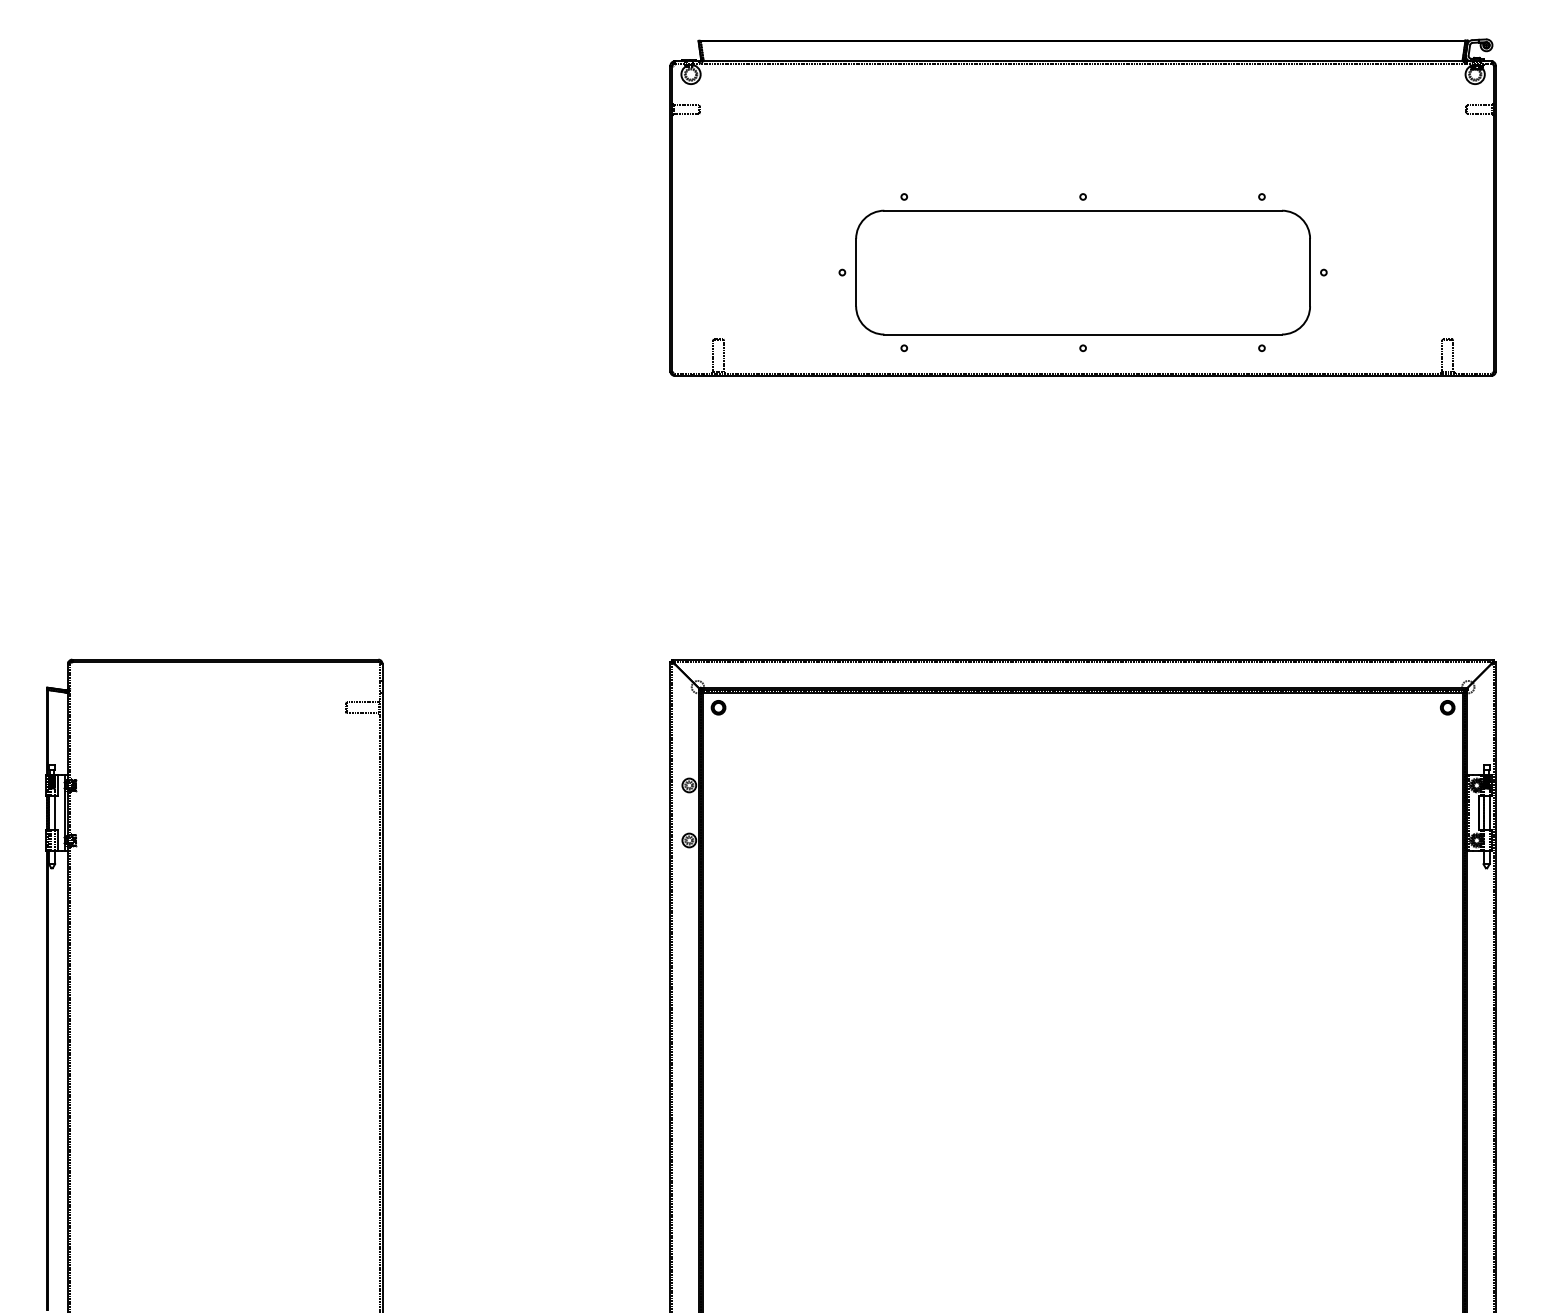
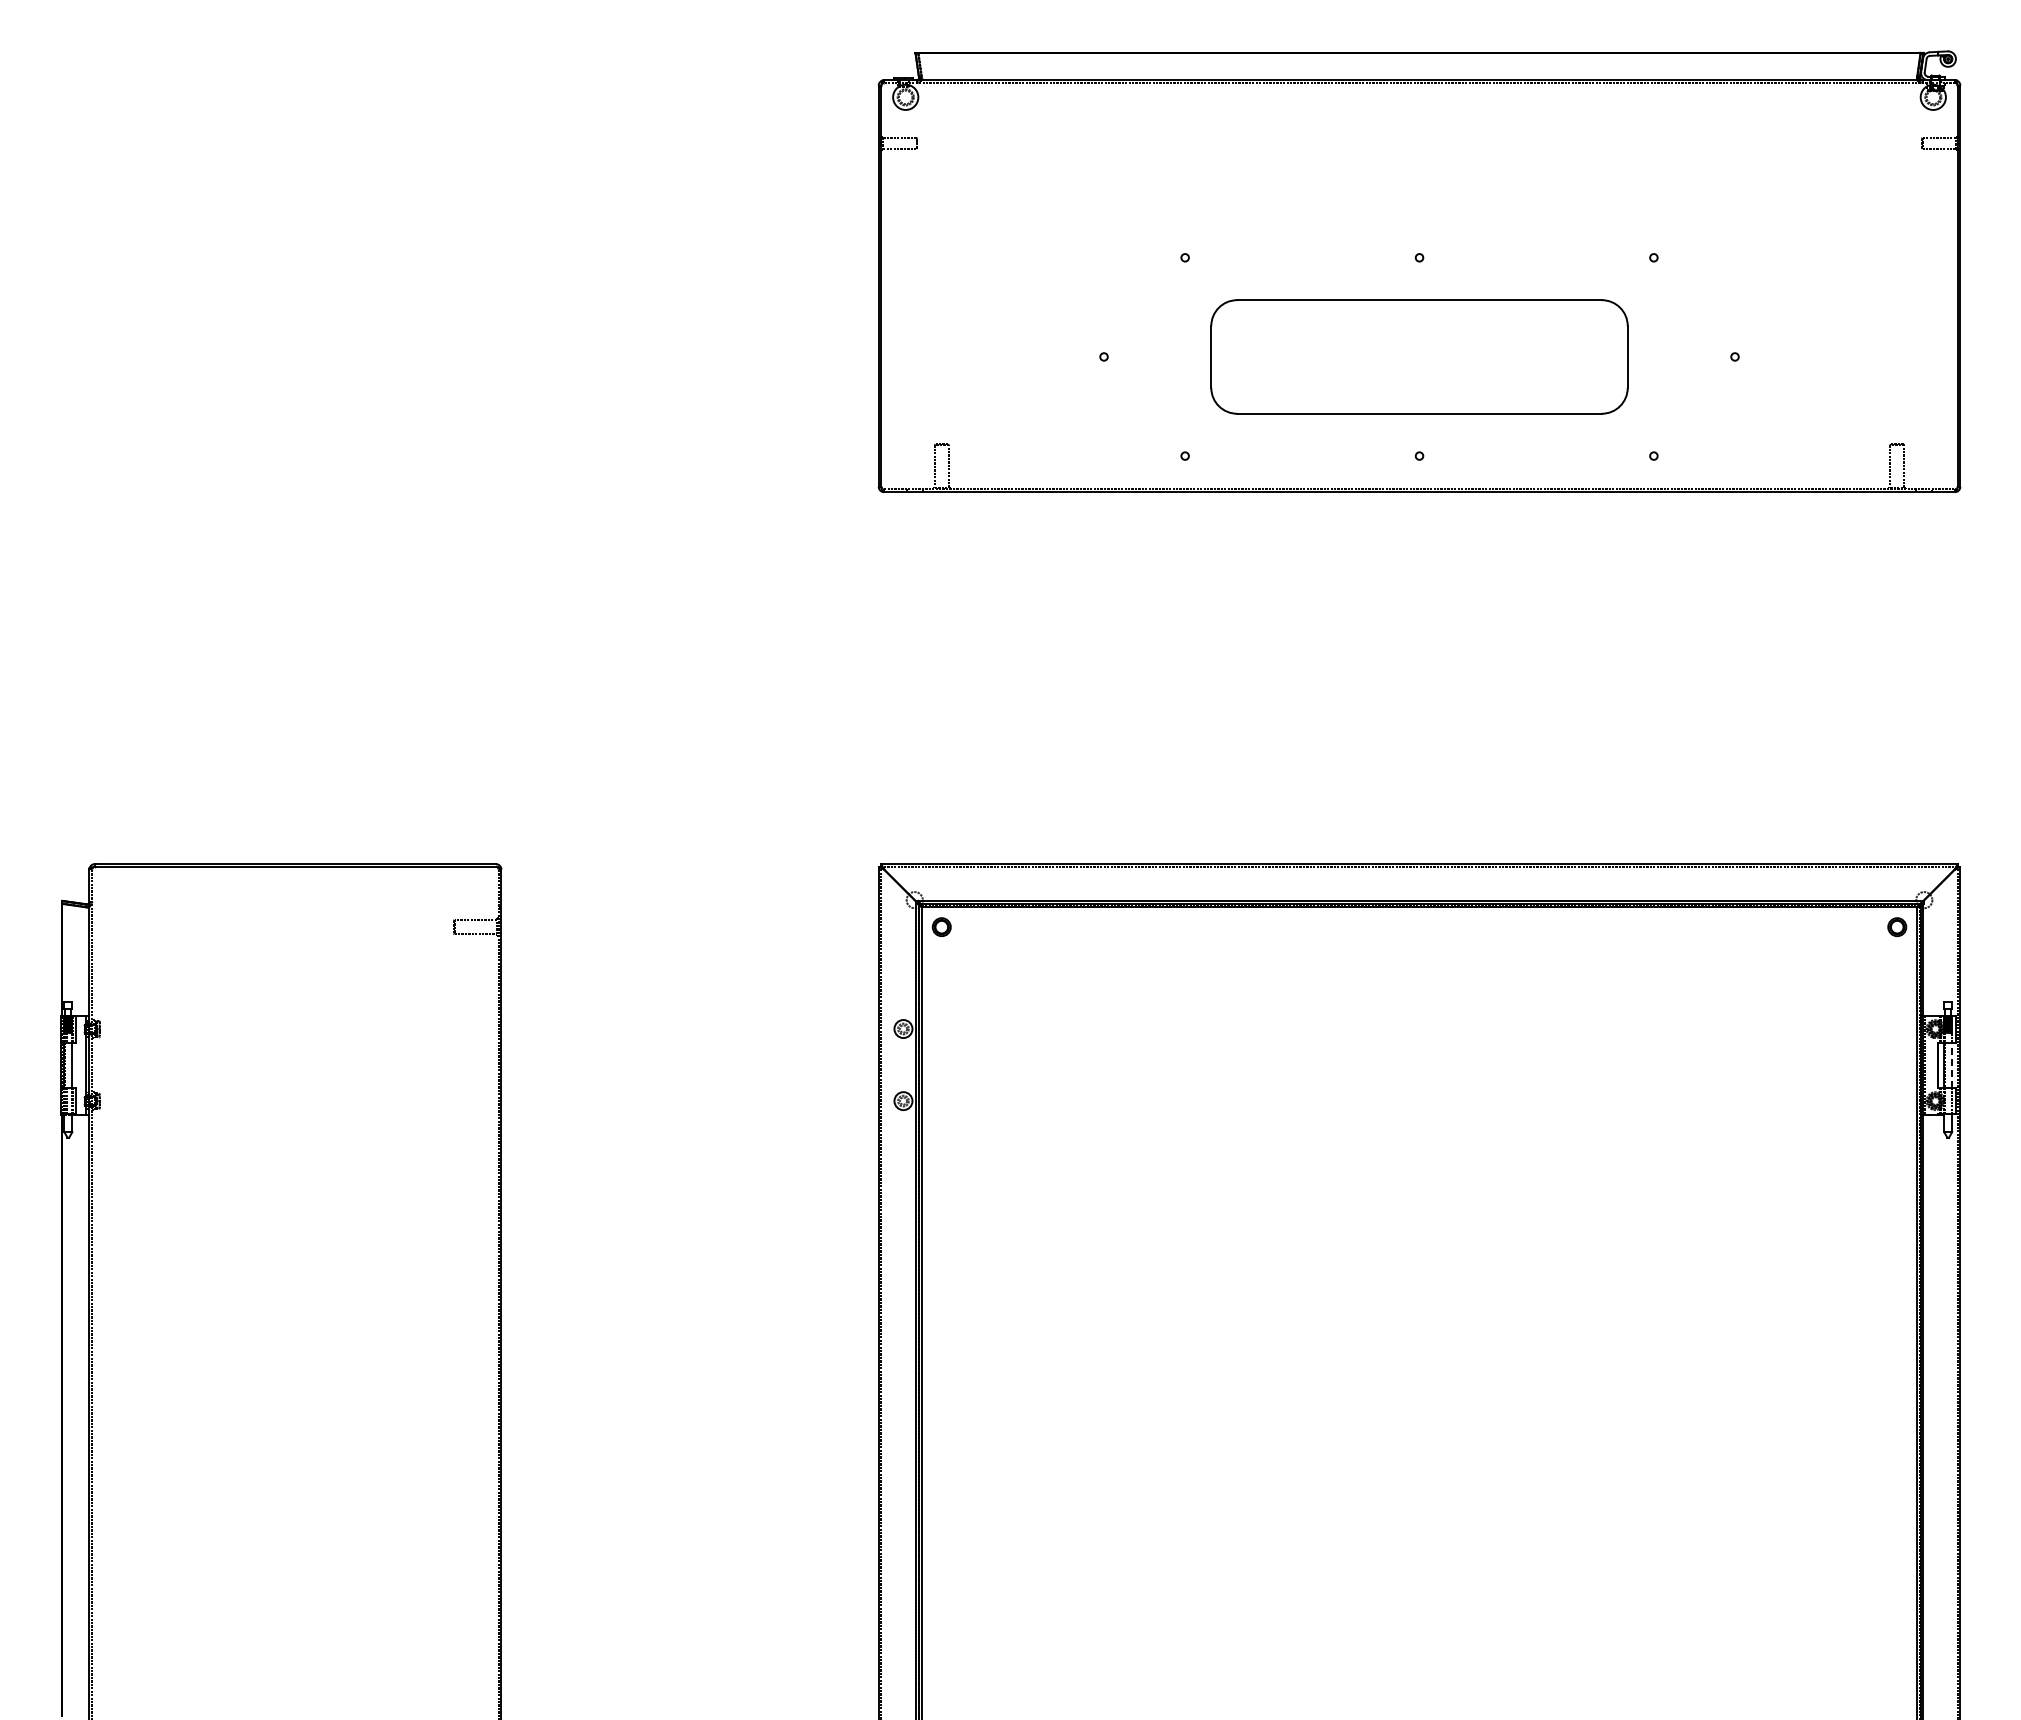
part: (1083, 272) -> (1419, 356), size x0.7
line: (1489, 813) -> (1952, 1065), solid -> dashed

